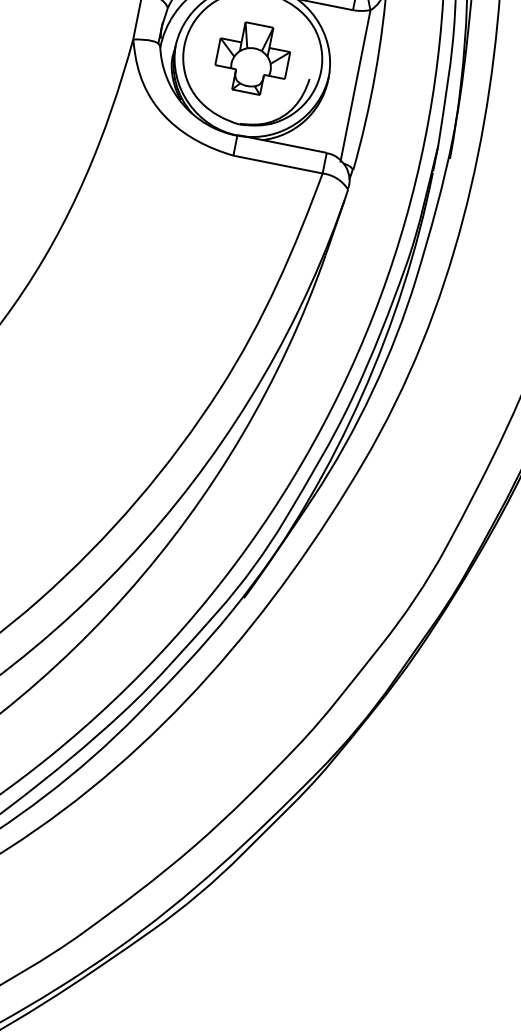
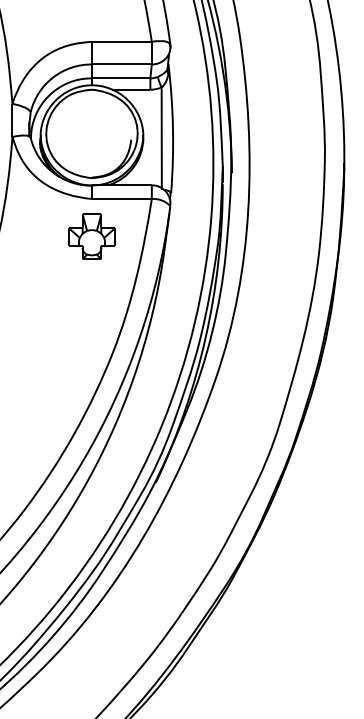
part: (252, 57) -> (91, 236), moved

